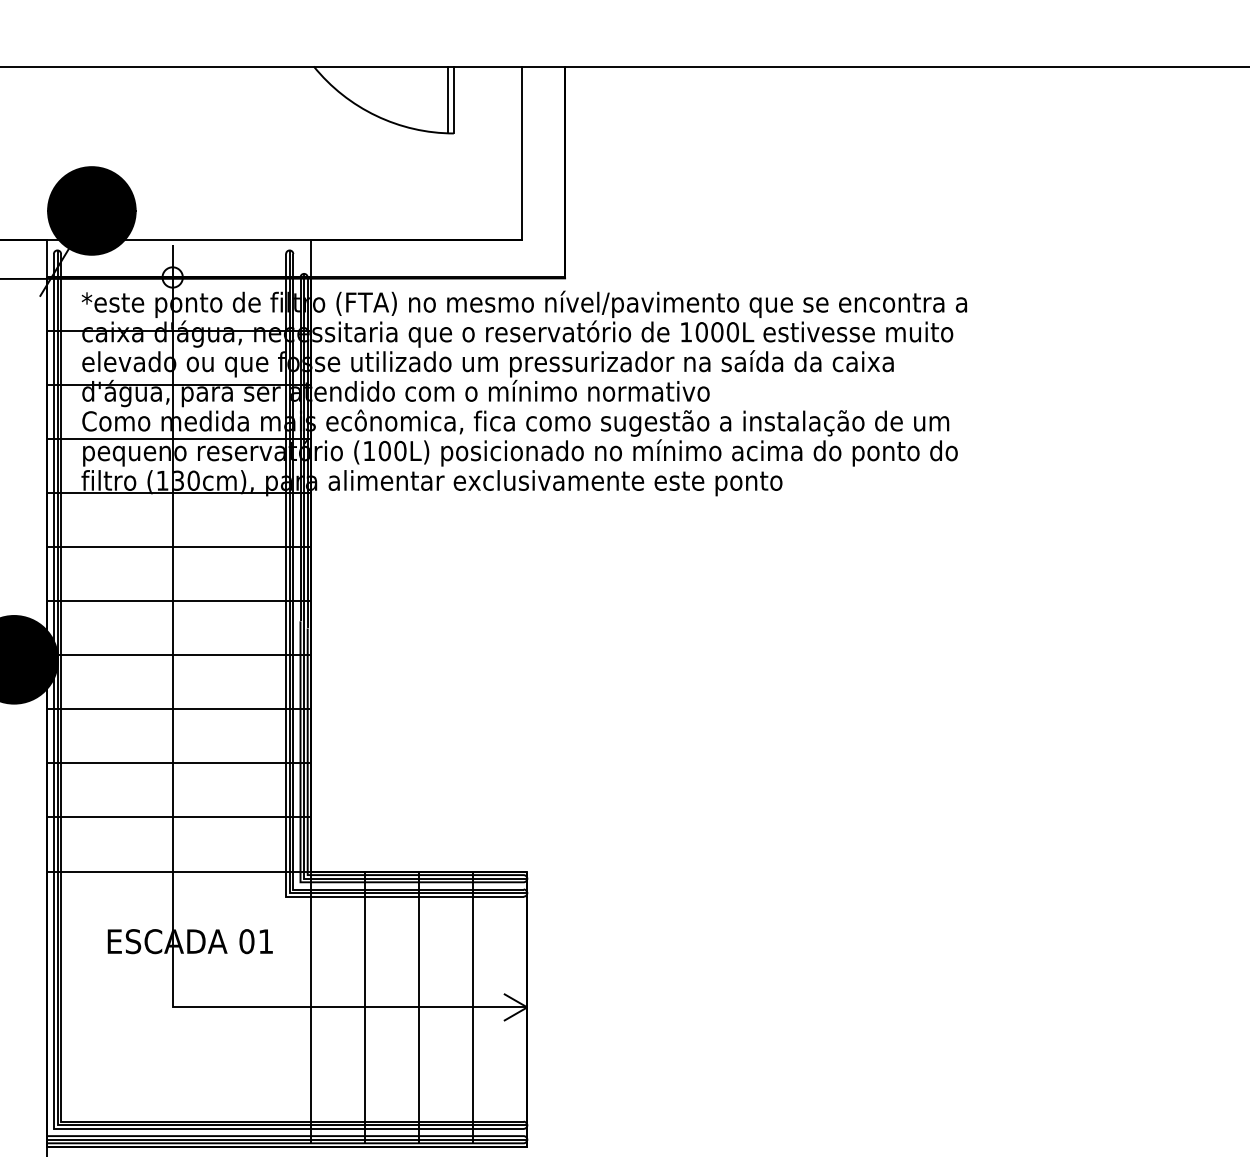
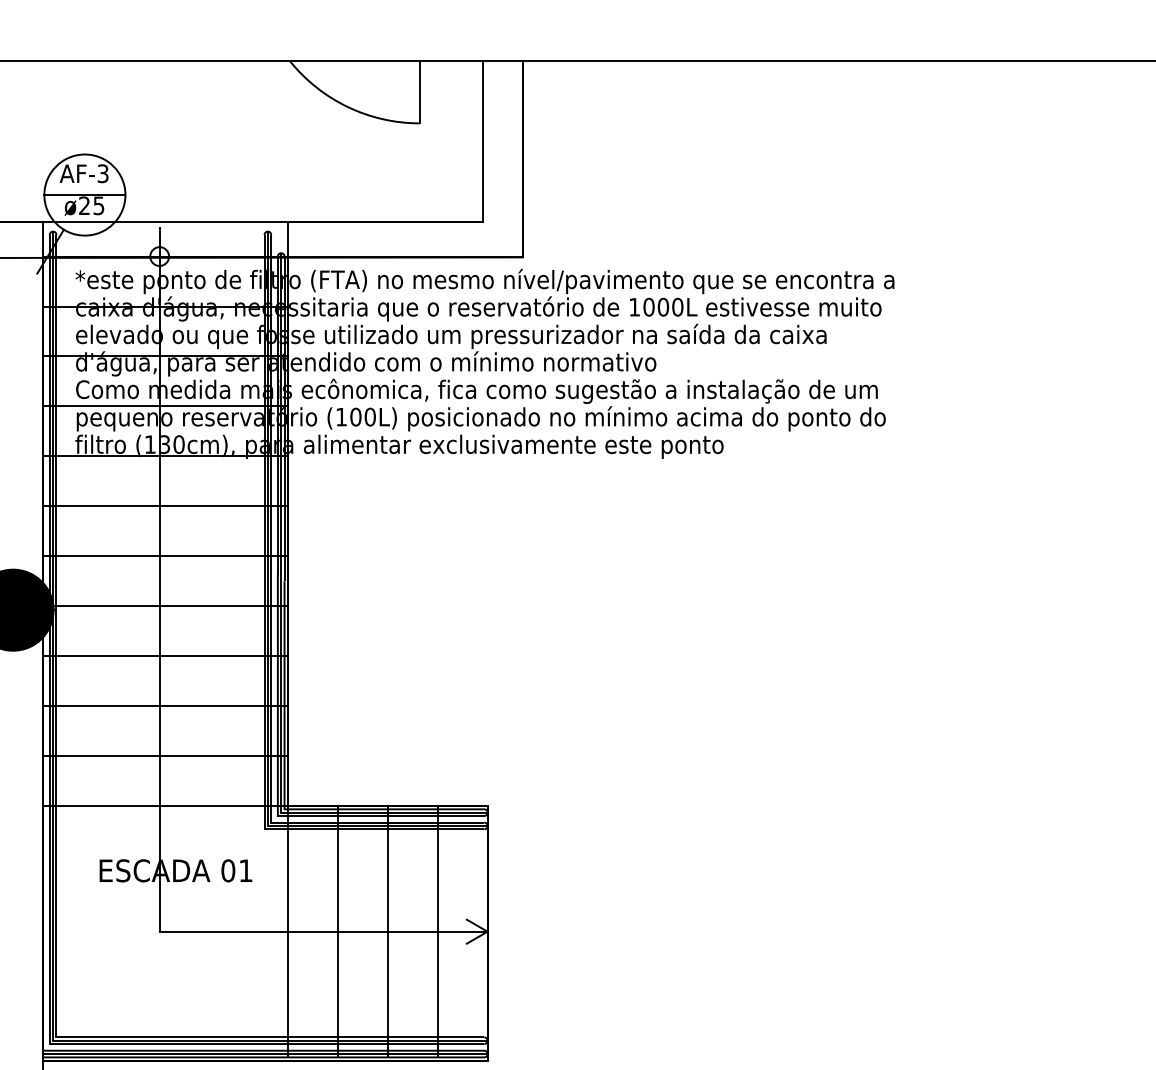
line: (448, 99) -> (414, 91), removed
fill: (91, 210) -> (84, 194), removed

